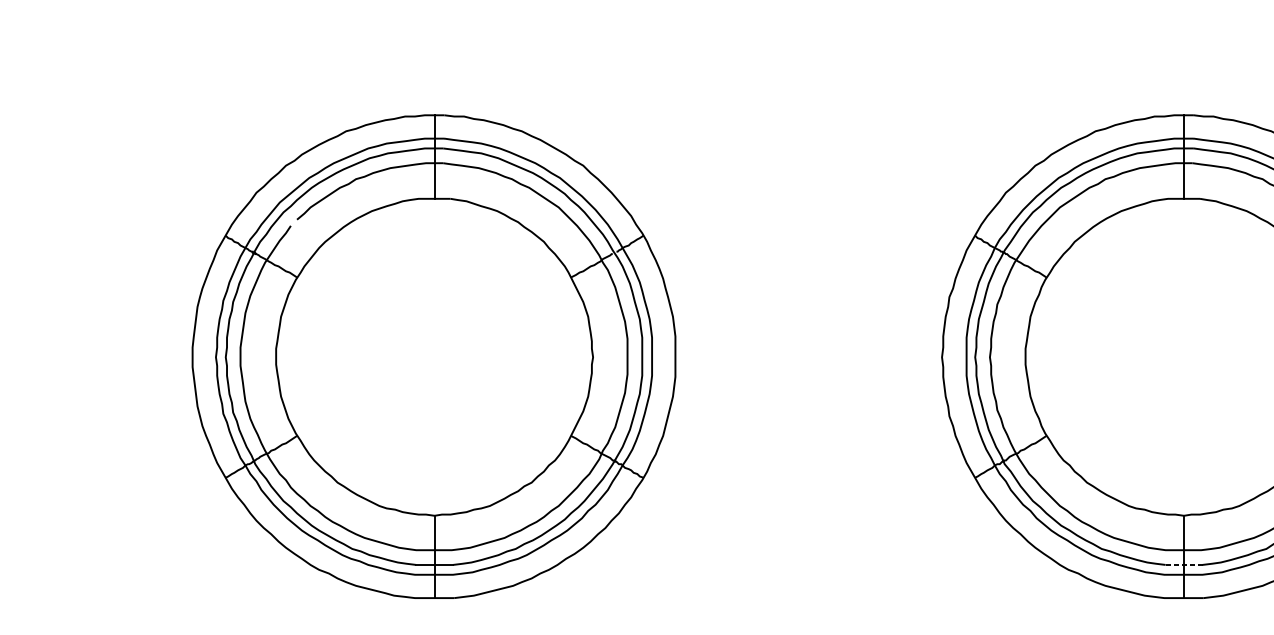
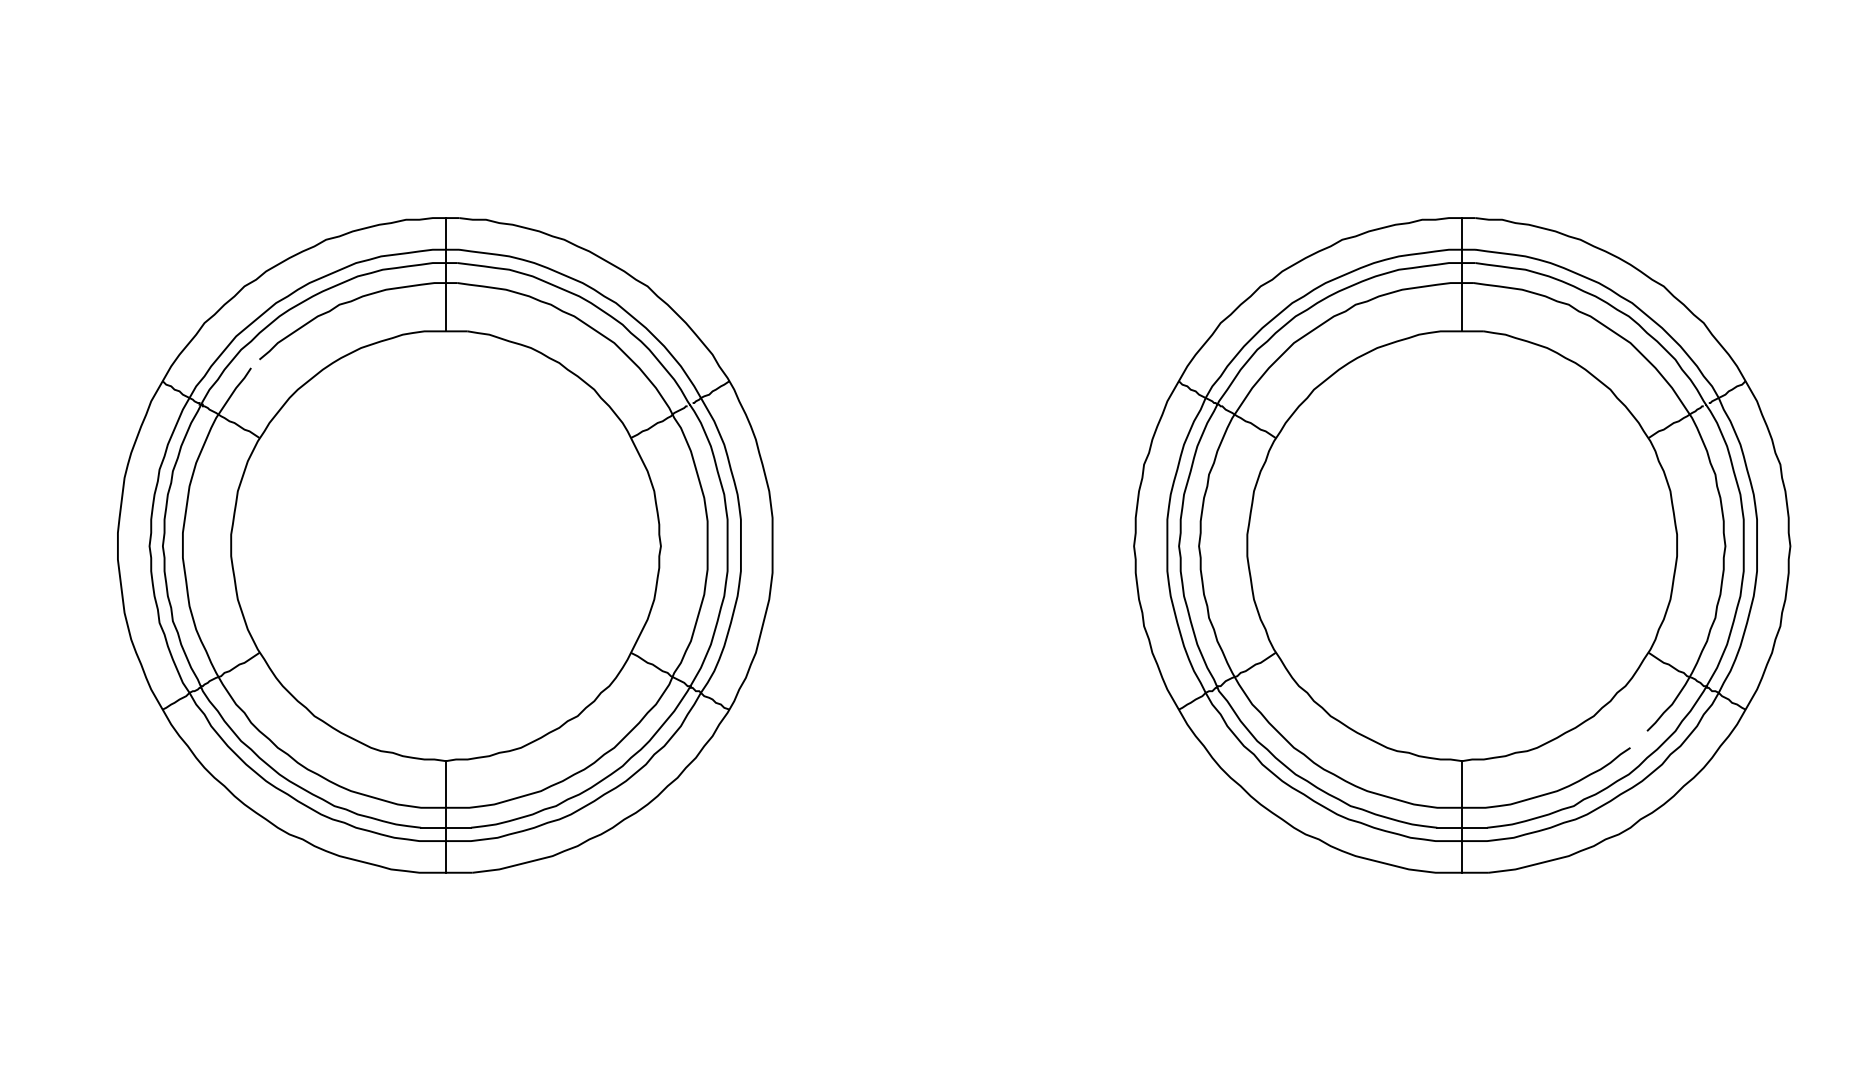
line: (1184, 564) -> (1462, 827), dashed -> solid

